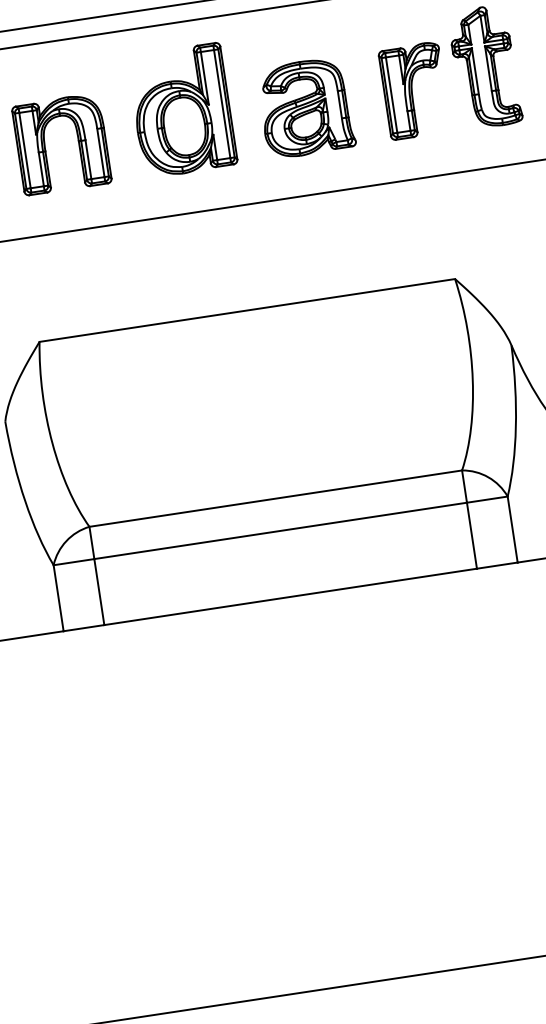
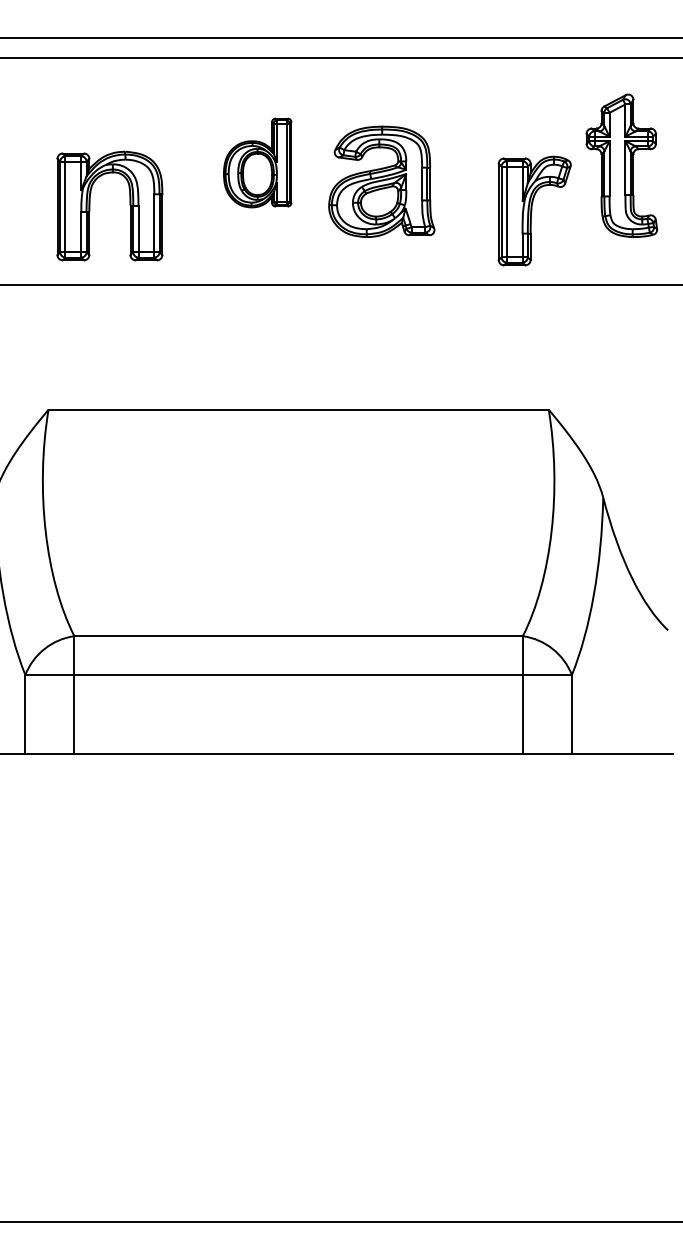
part: (414, 90) -> (534, 210), moved
part: (305, 107) -> (381, 181), moved
part: (182, 110) -> (257, 162), size x0.6
part: (45, 146) -> (90, 205), moved

